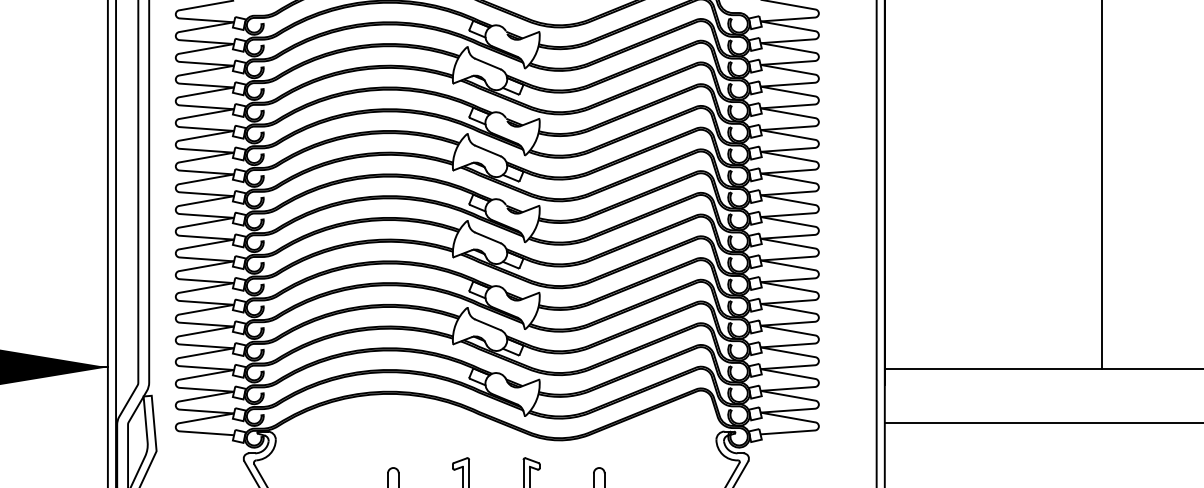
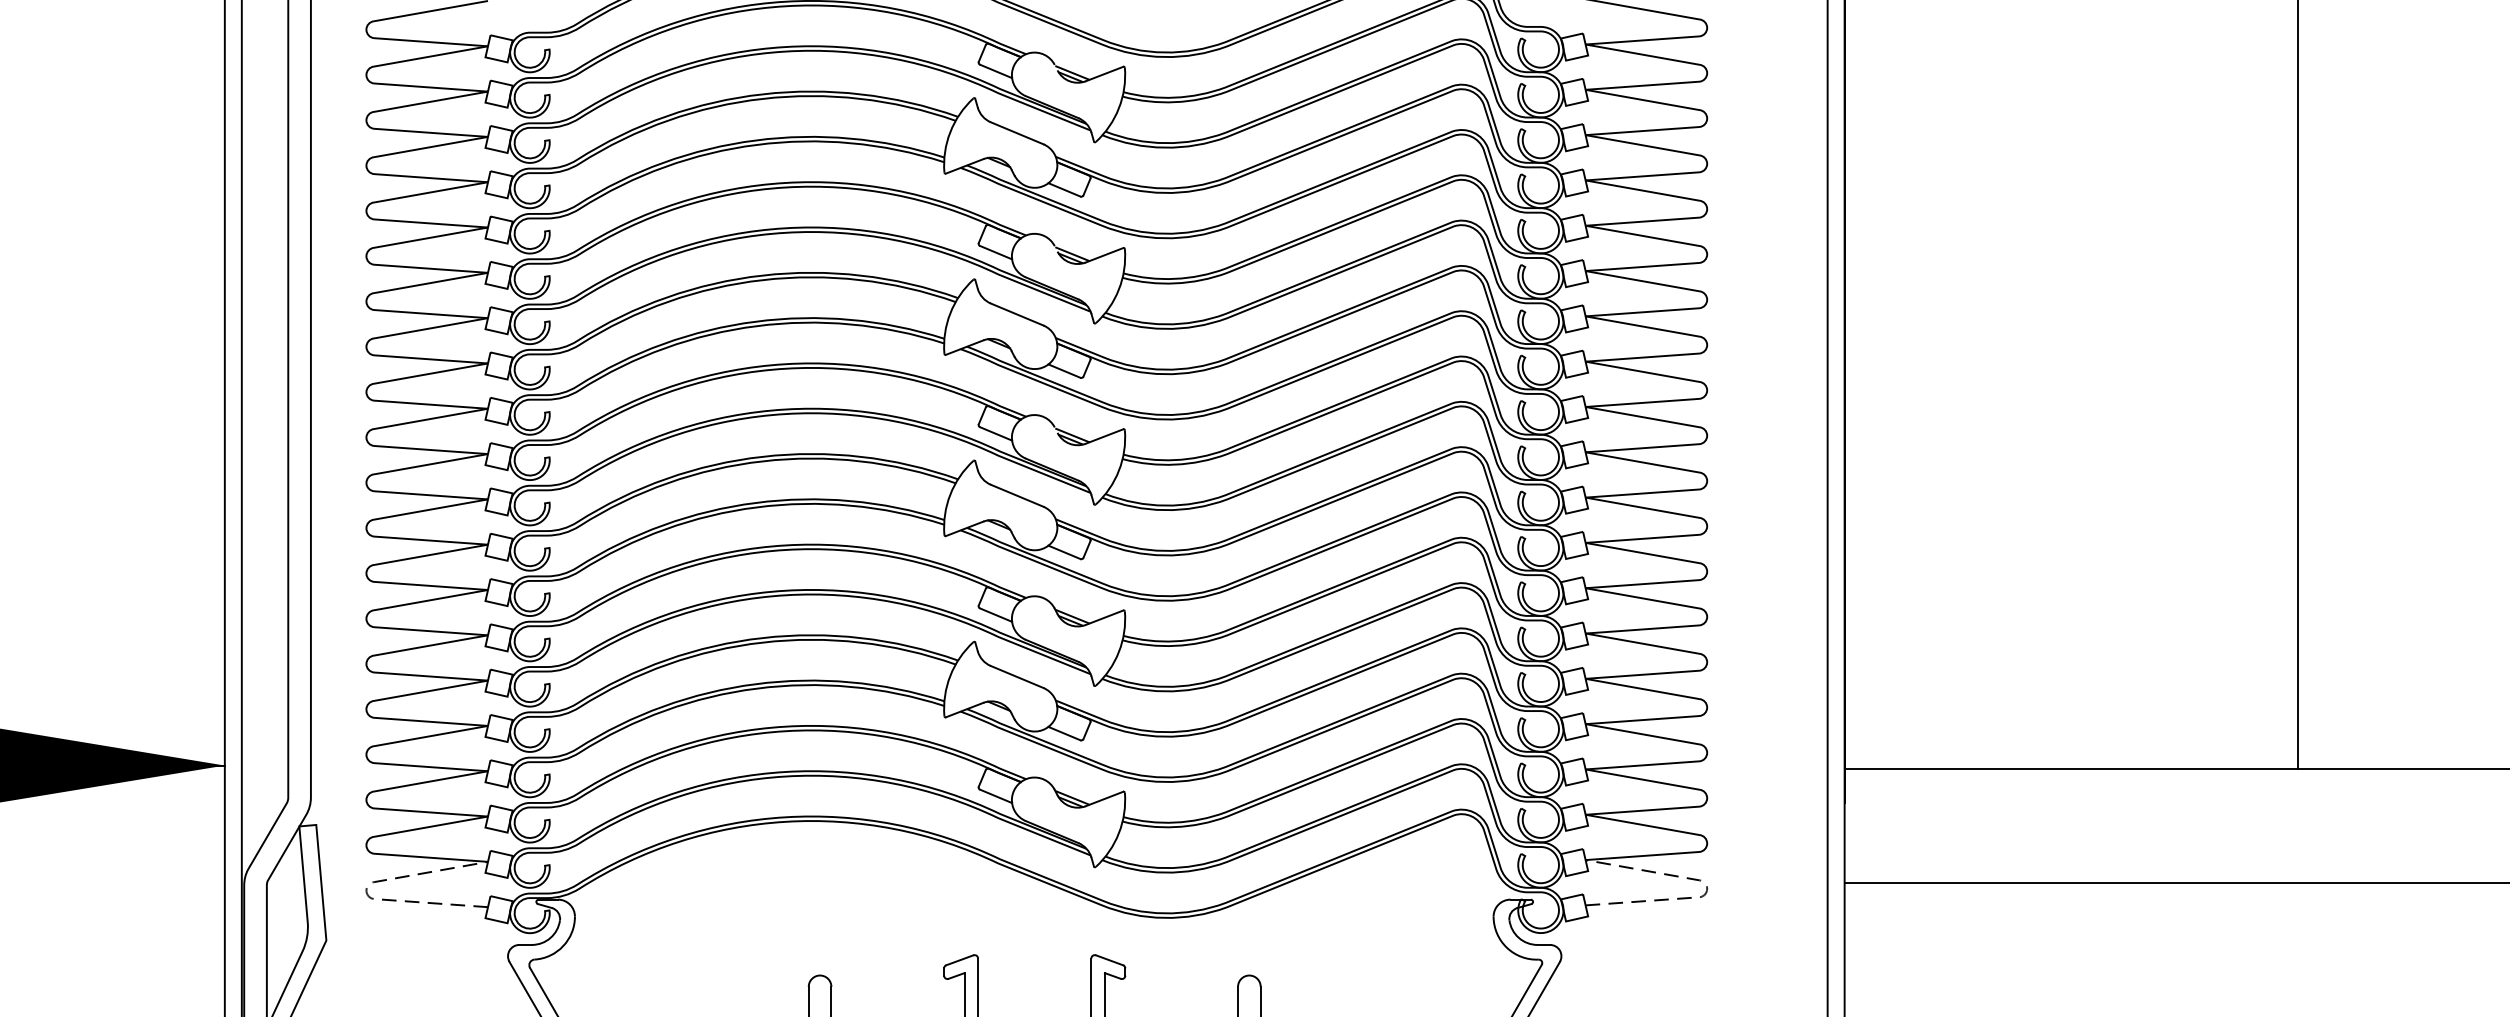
line: (818, 426) -> (1706, 888), solid -> dashed
line: (175, 427) -> (365, 891), solid -> dashed

